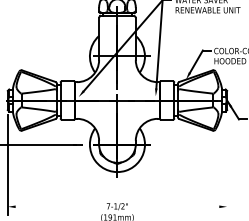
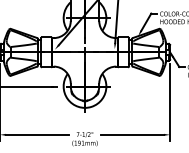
line: (227, 164) -> (170, 102), added
line: (56, 206) -> (37, 134), added
line: (178, 206) -> (132, 134), added

